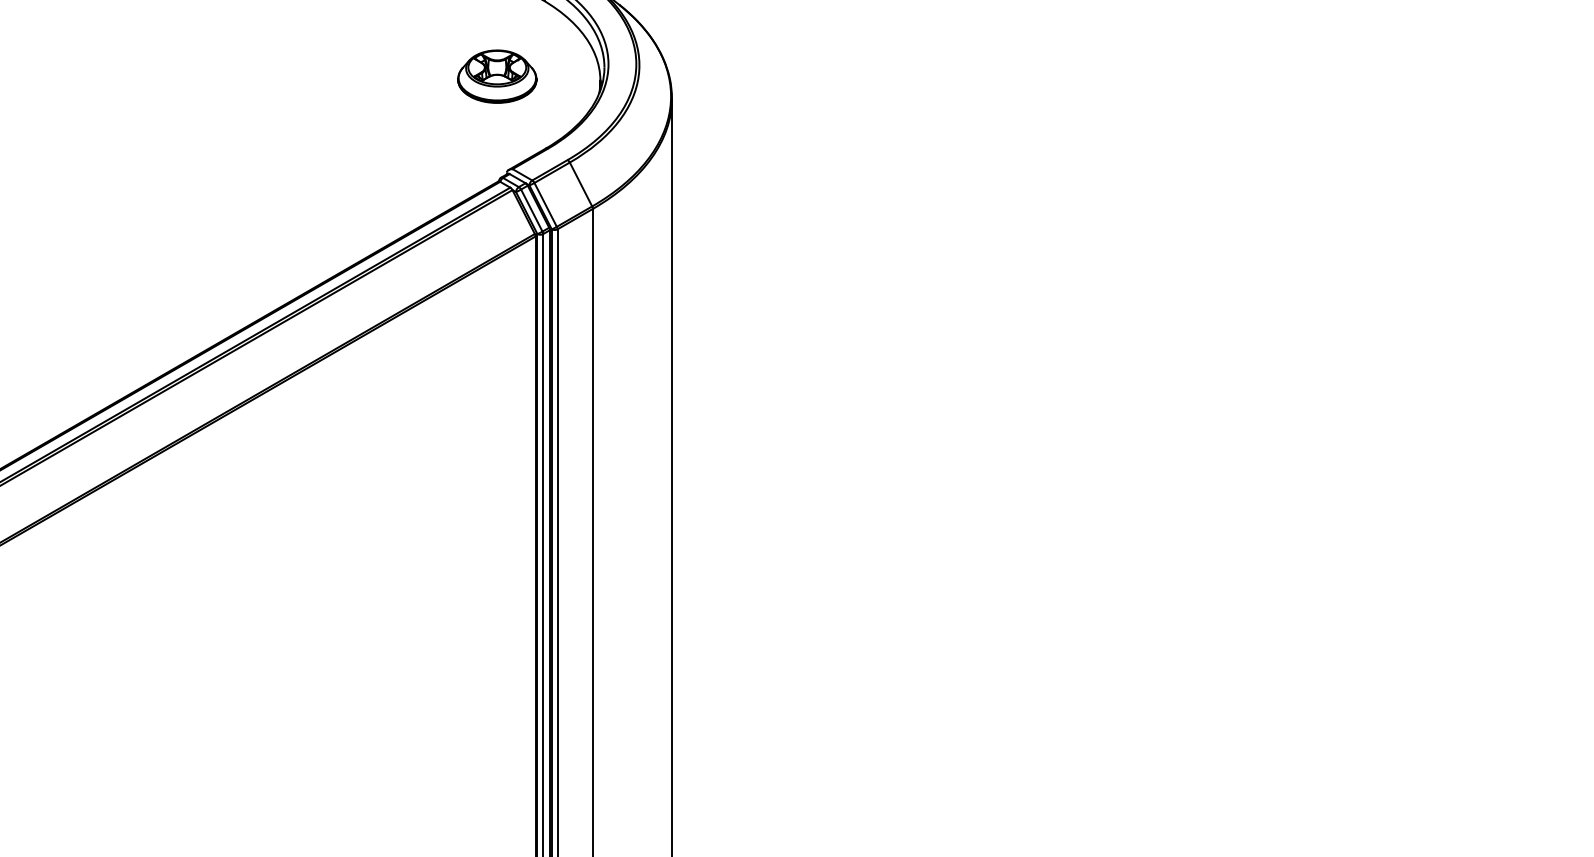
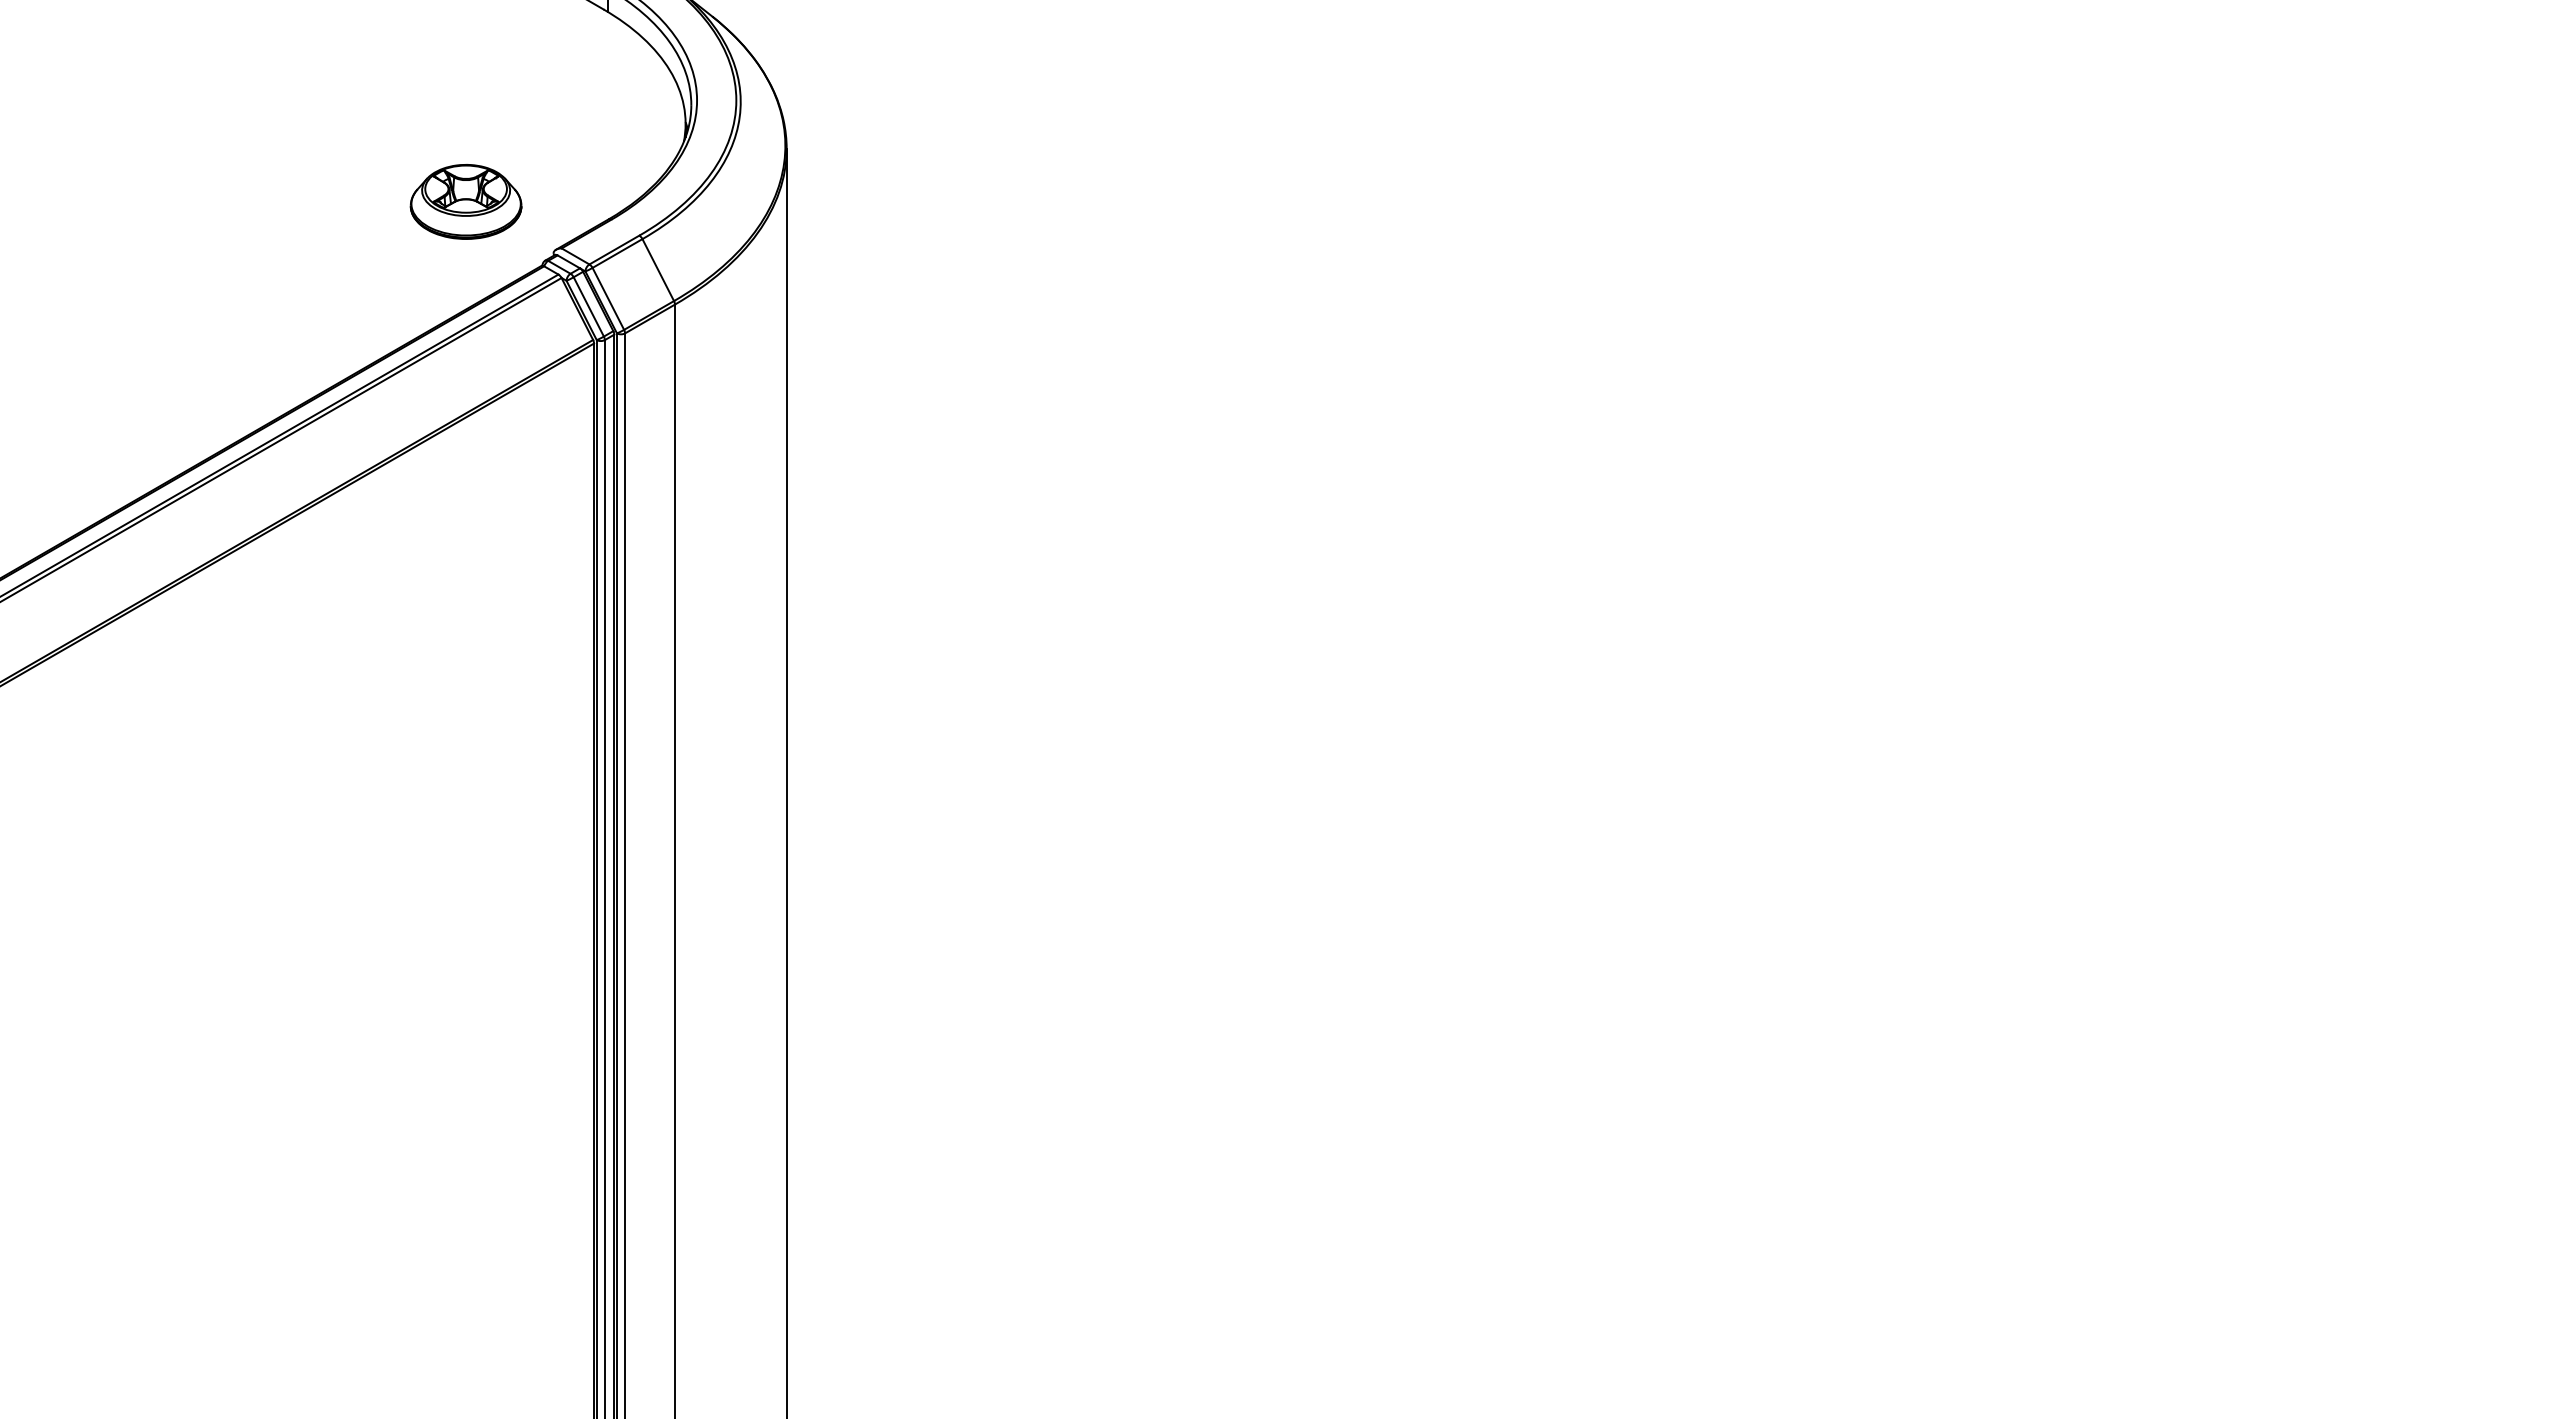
part: (496, 76) -> (465, 201), moved

